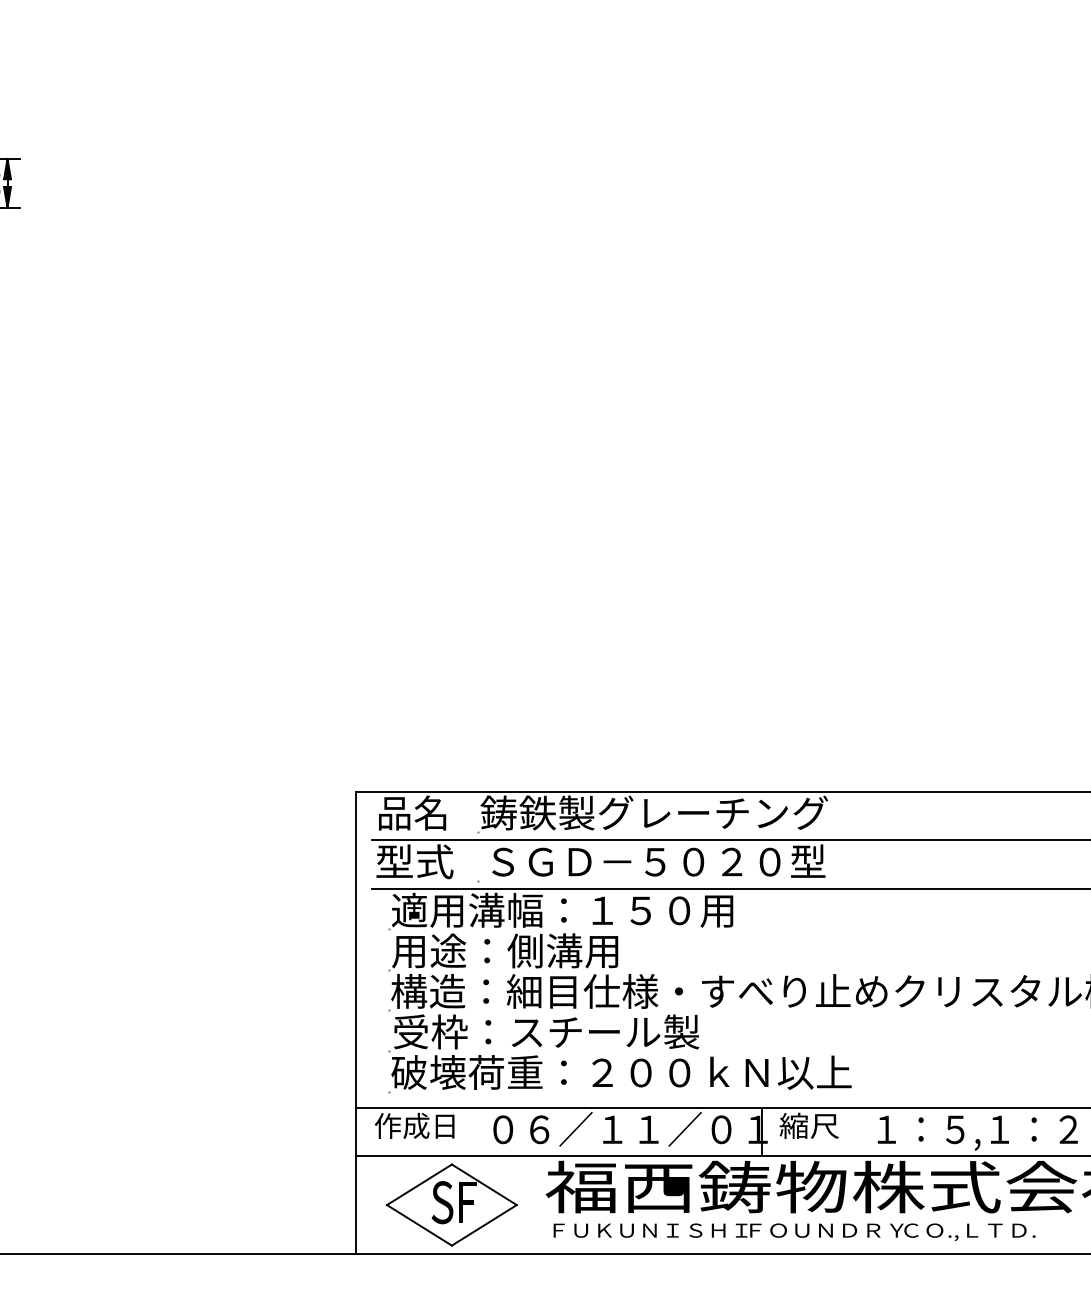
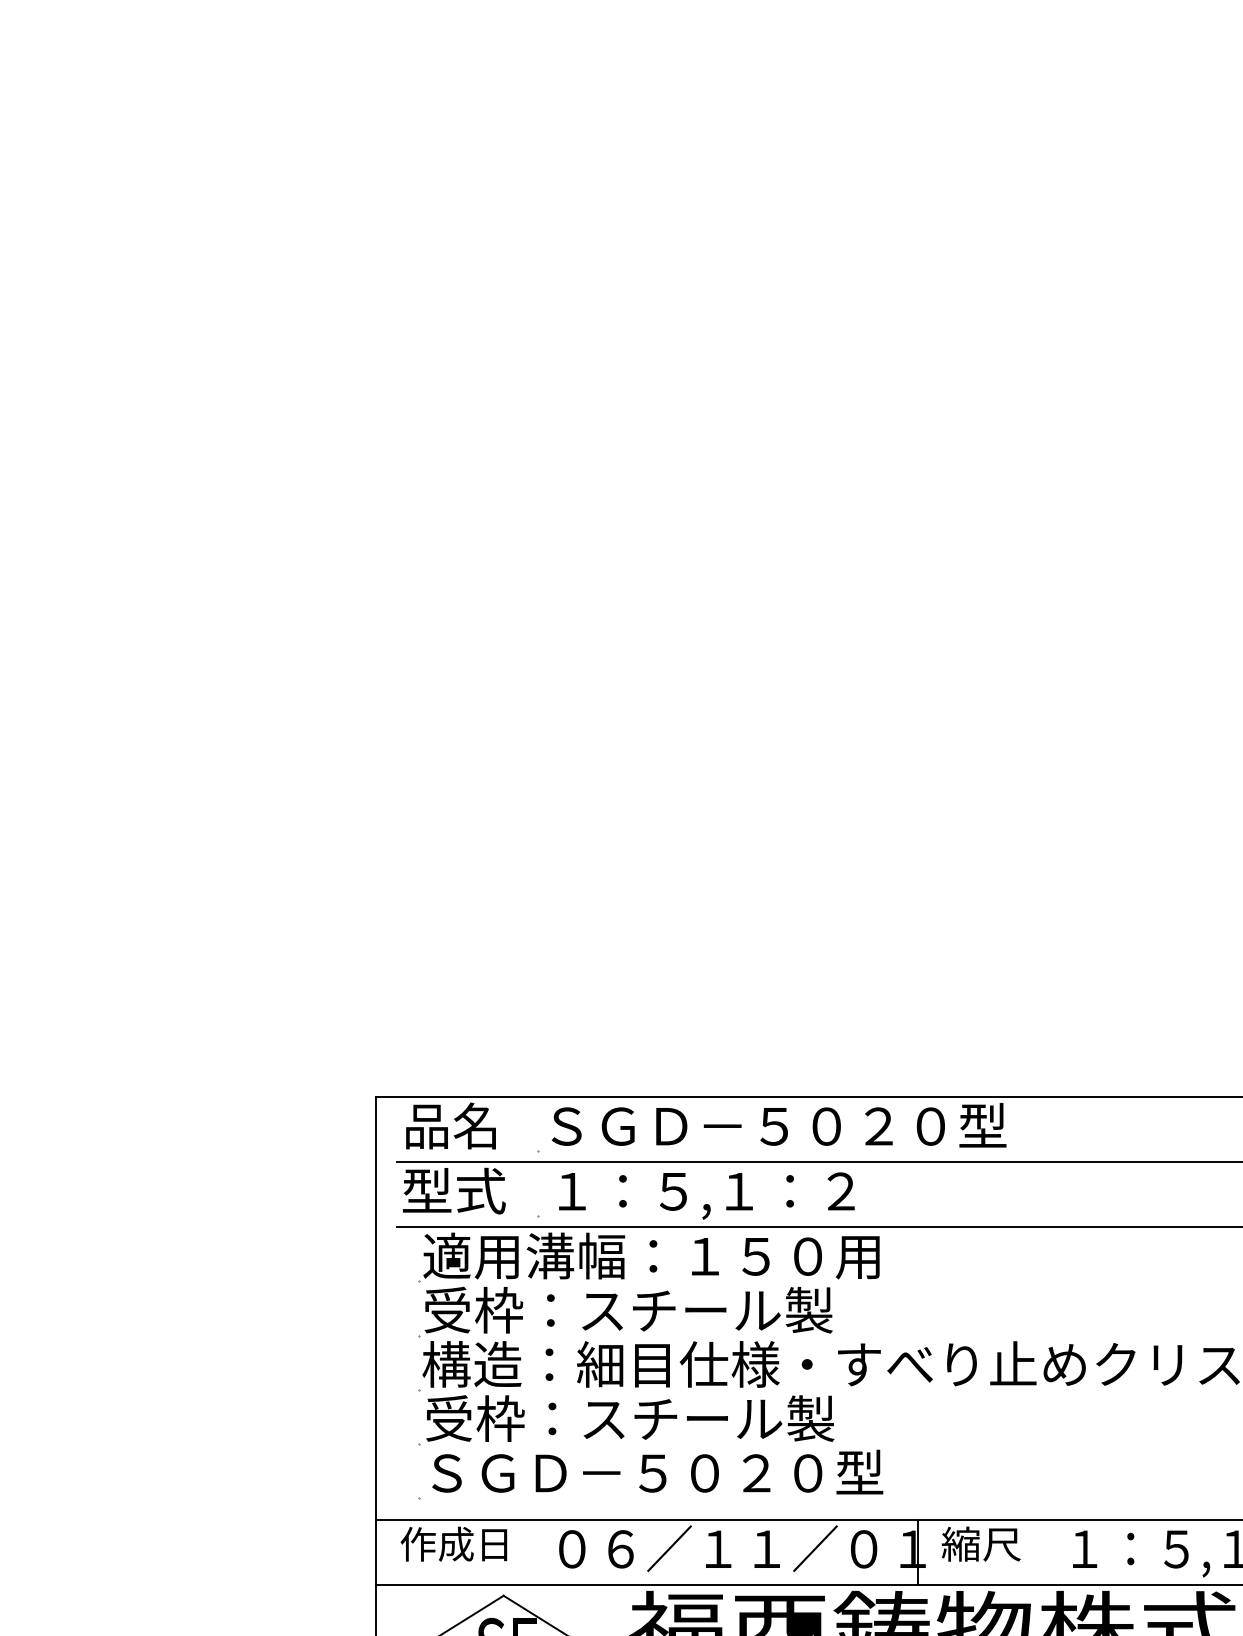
text: (654, 812) -> (774, 1125), 鋳鉄製グレーチング -> ＳＧＤ－５０２０型
text: (658, 863) -> (779, 1193), ＳＧＤ－５０２０型 -> １：５,１：２
text: (545, 950) -> (628, 1309), 用途：側溝用 -> 受枠：スチール製
text: (621, 1072) -> (730, 1472), 破壊荷重：２００ｋＮ以上 -> ＳＧＤ－５０２０型

